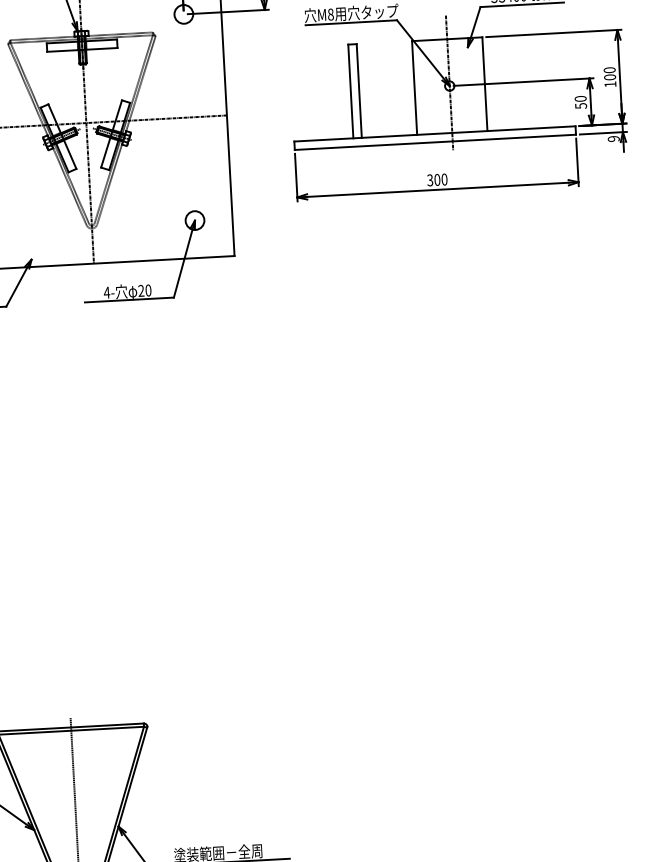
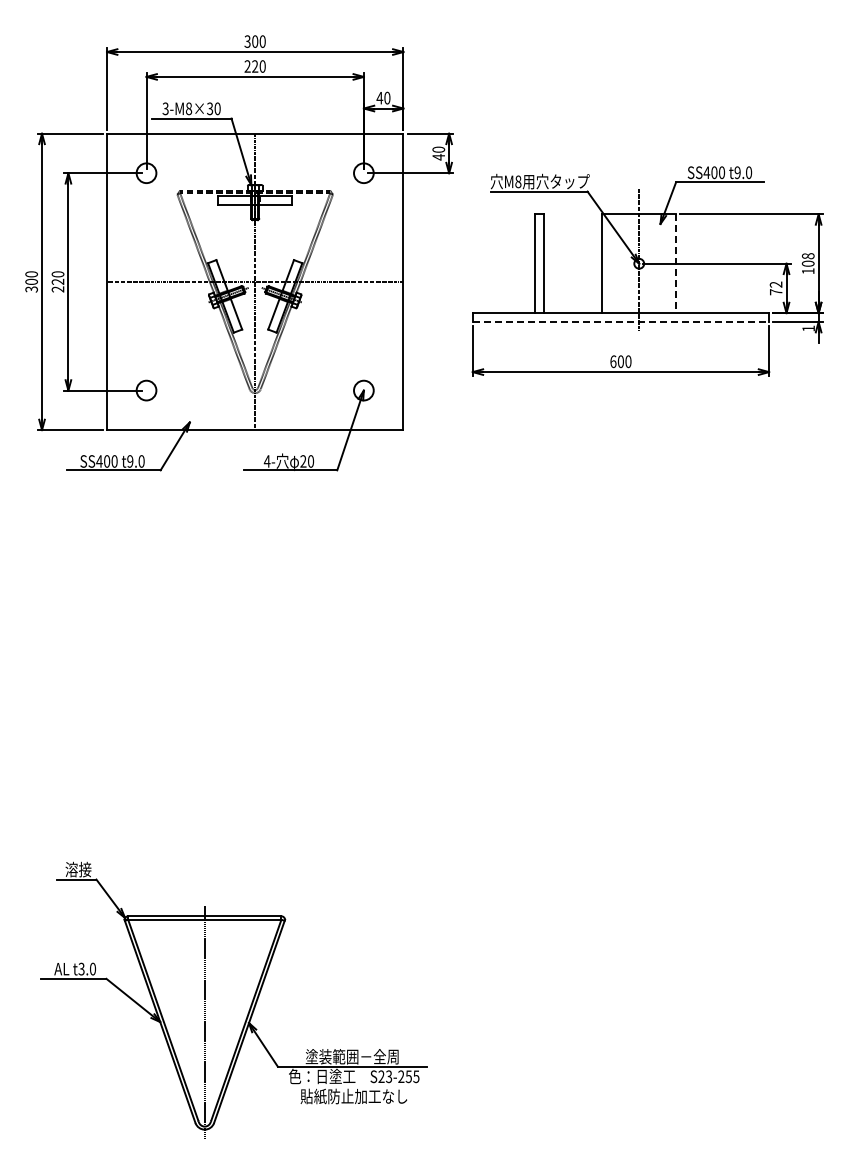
text: (609, 70) -> (808, 256), 100 -> 108
line: (485, 84) -> (676, 264), solid -> dashed
text: (580, 102) -> (775, 288), 50 -> 72
text: (613, 138) -> (808, 328), 9 -> 1
line: (435, 142) -> (621, 322), solid -> dashed
text: (430, 180) -> (613, 361), 300 -> 600

